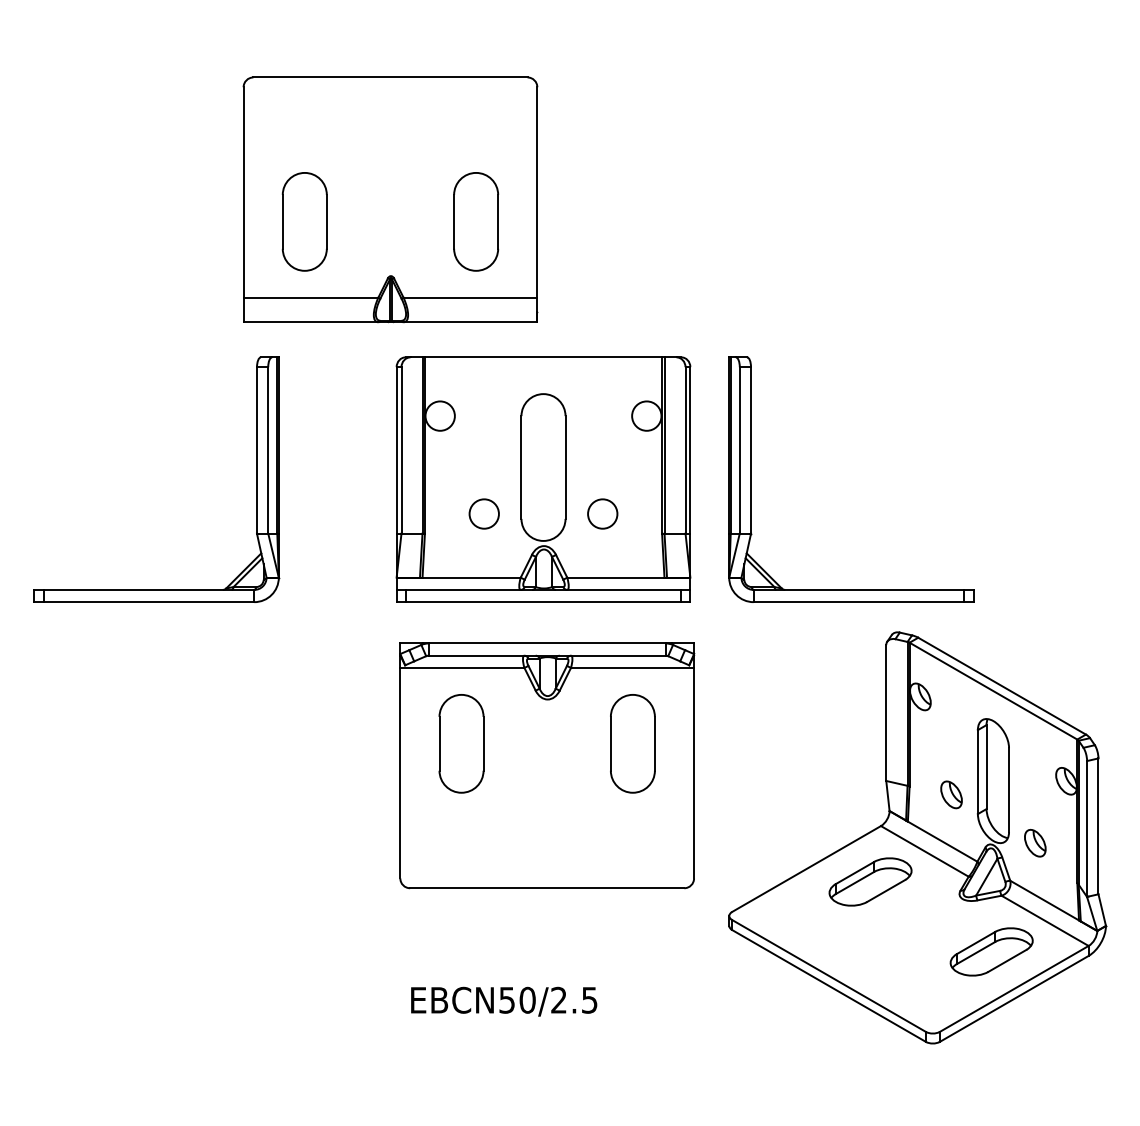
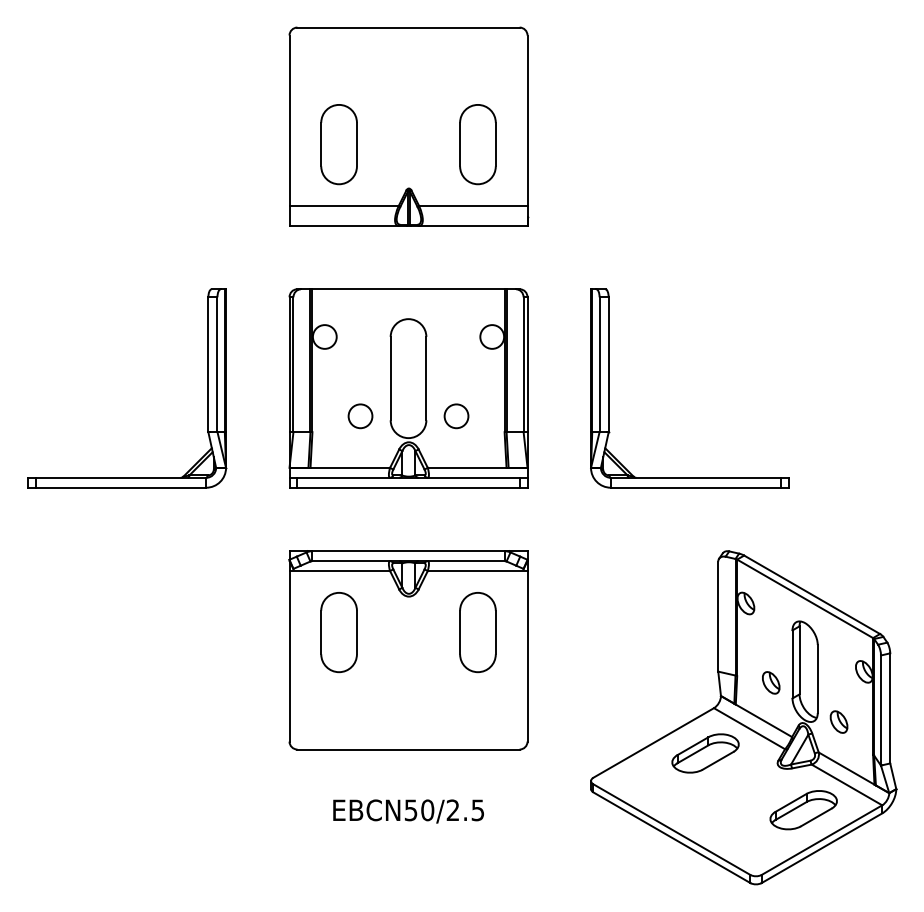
part: (390, 199) -> (408, 126), moved
part: (543, 479) -> (408, 388), moved
part: (547, 766) -> (408, 650), moved
part: (917, 837) -> (743, 717), moved

